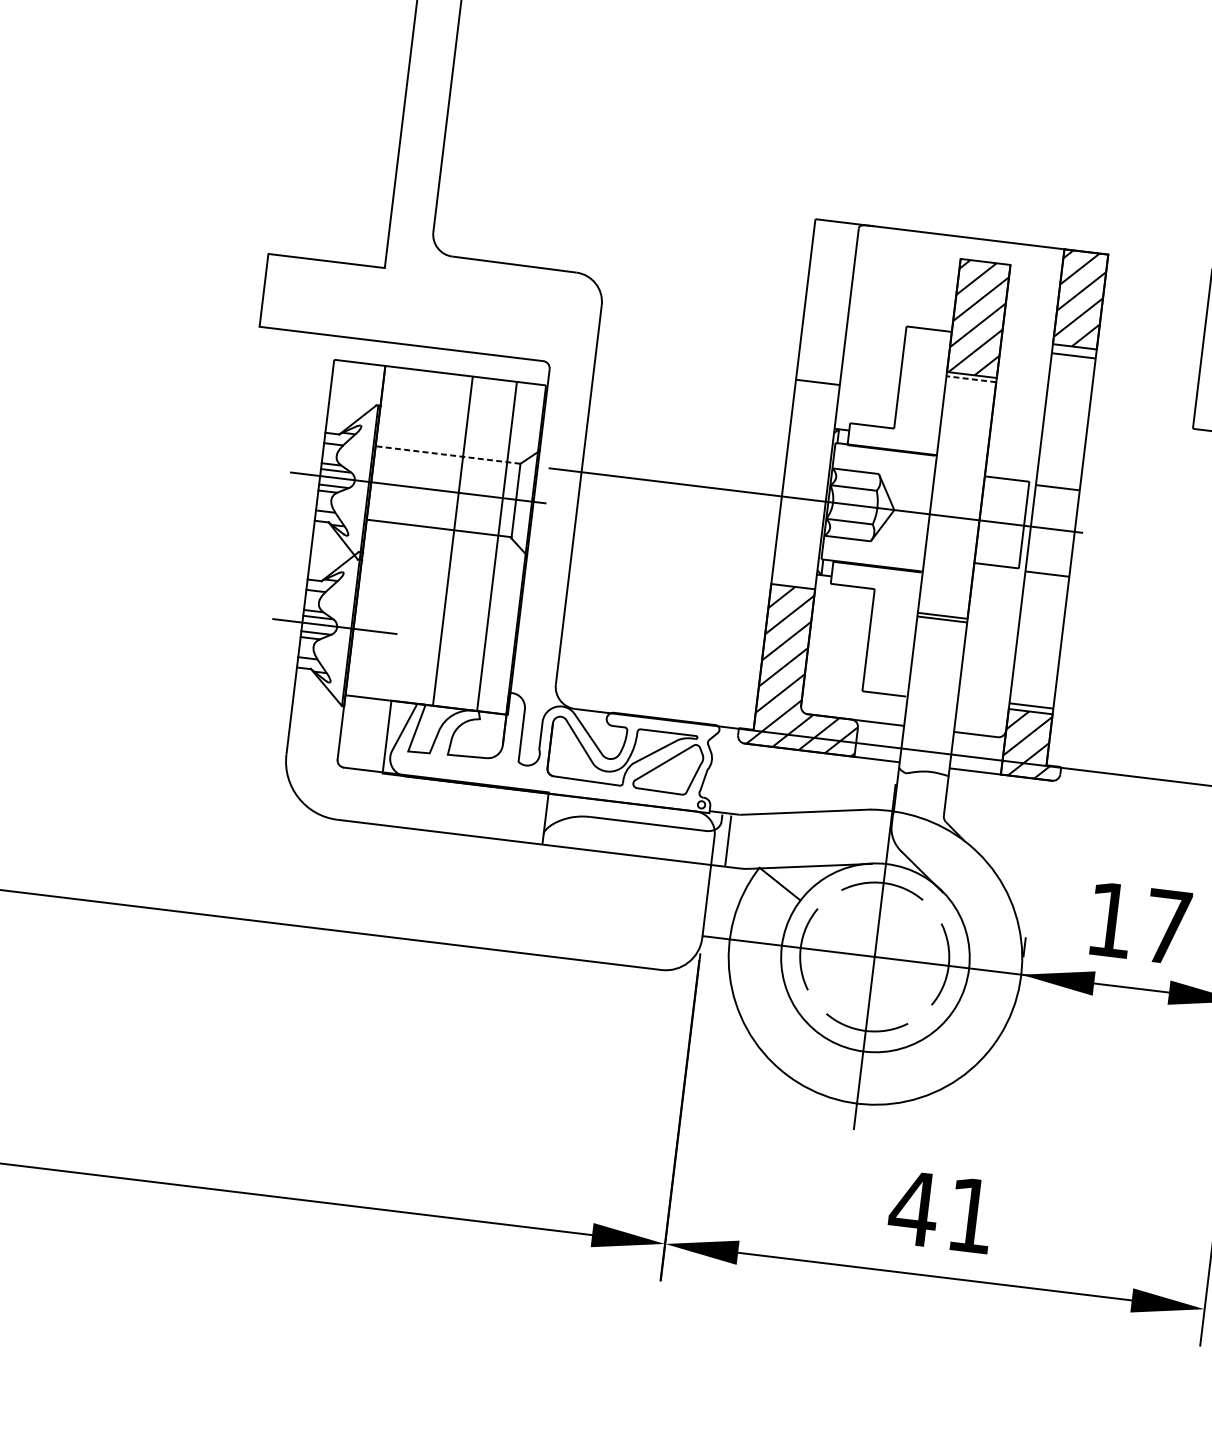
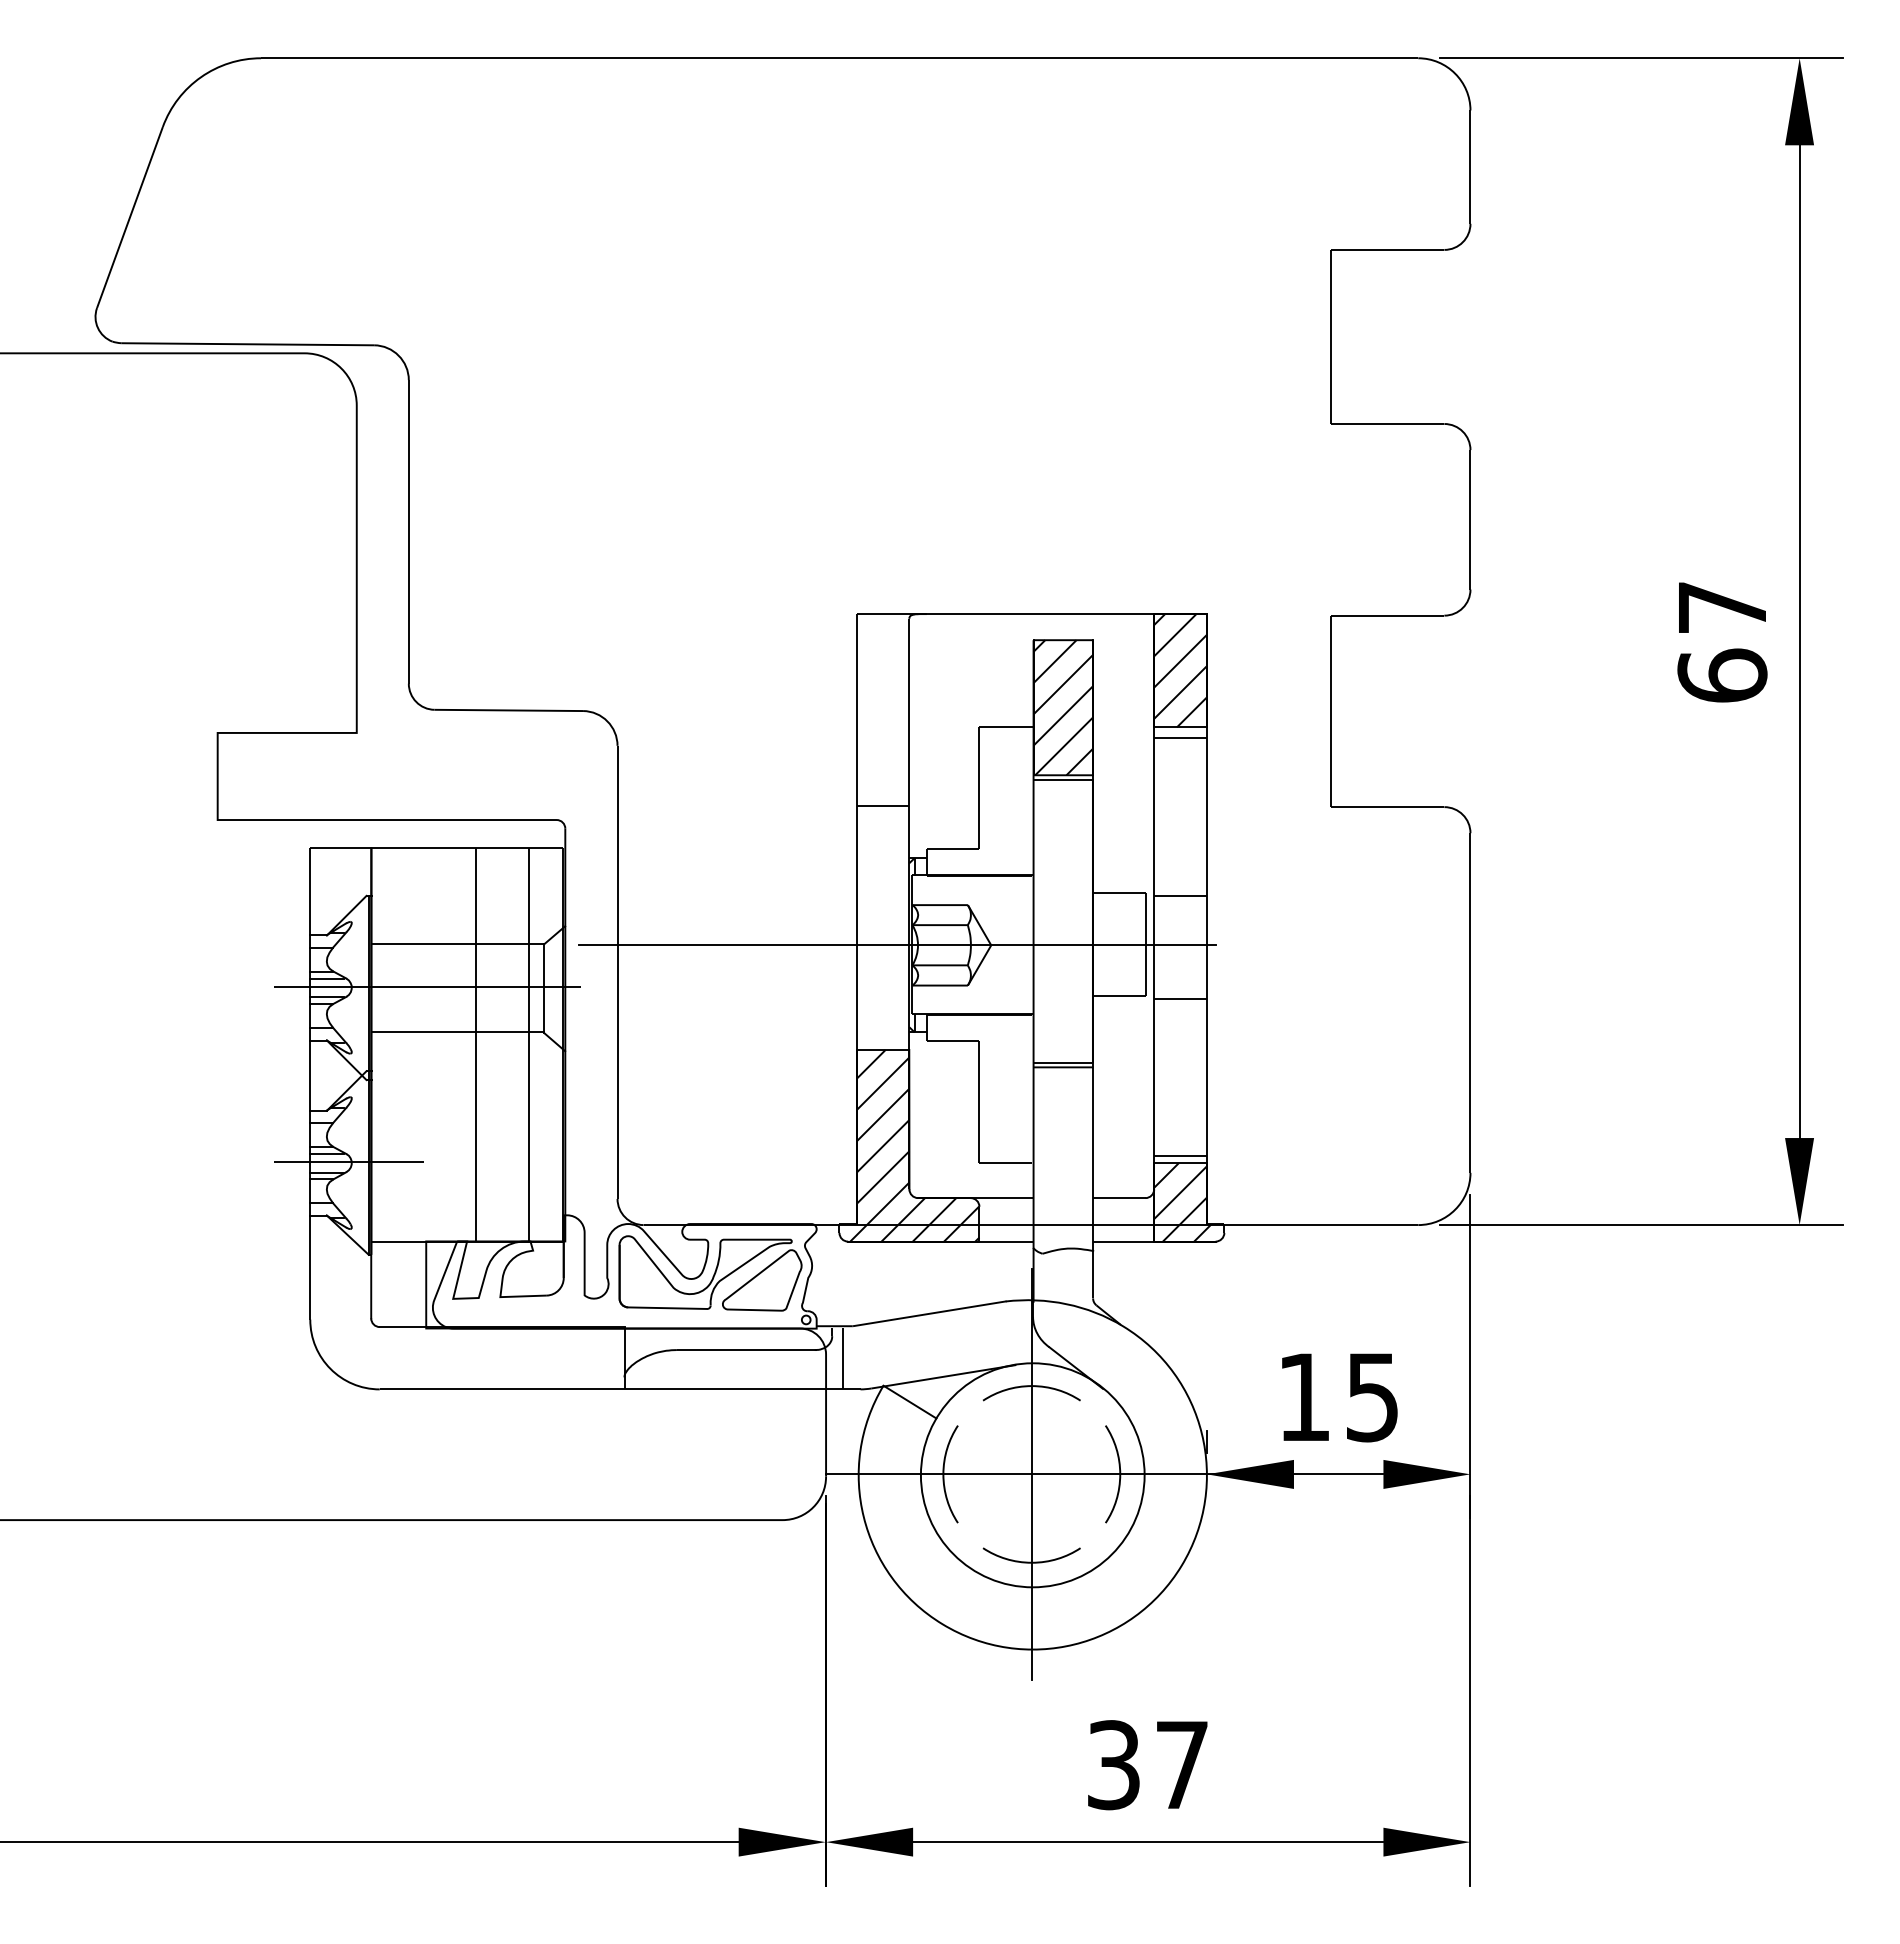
line: (971, 379) -> (1063, 780), dashed -> solid
line: (447, 455) -> (457, 944), dashed -> solid
text: (1167, 927) -> (1372, 1397), 17 -> 15
text: (941, 1212) -> (1146, 1765), 41 -> 37

